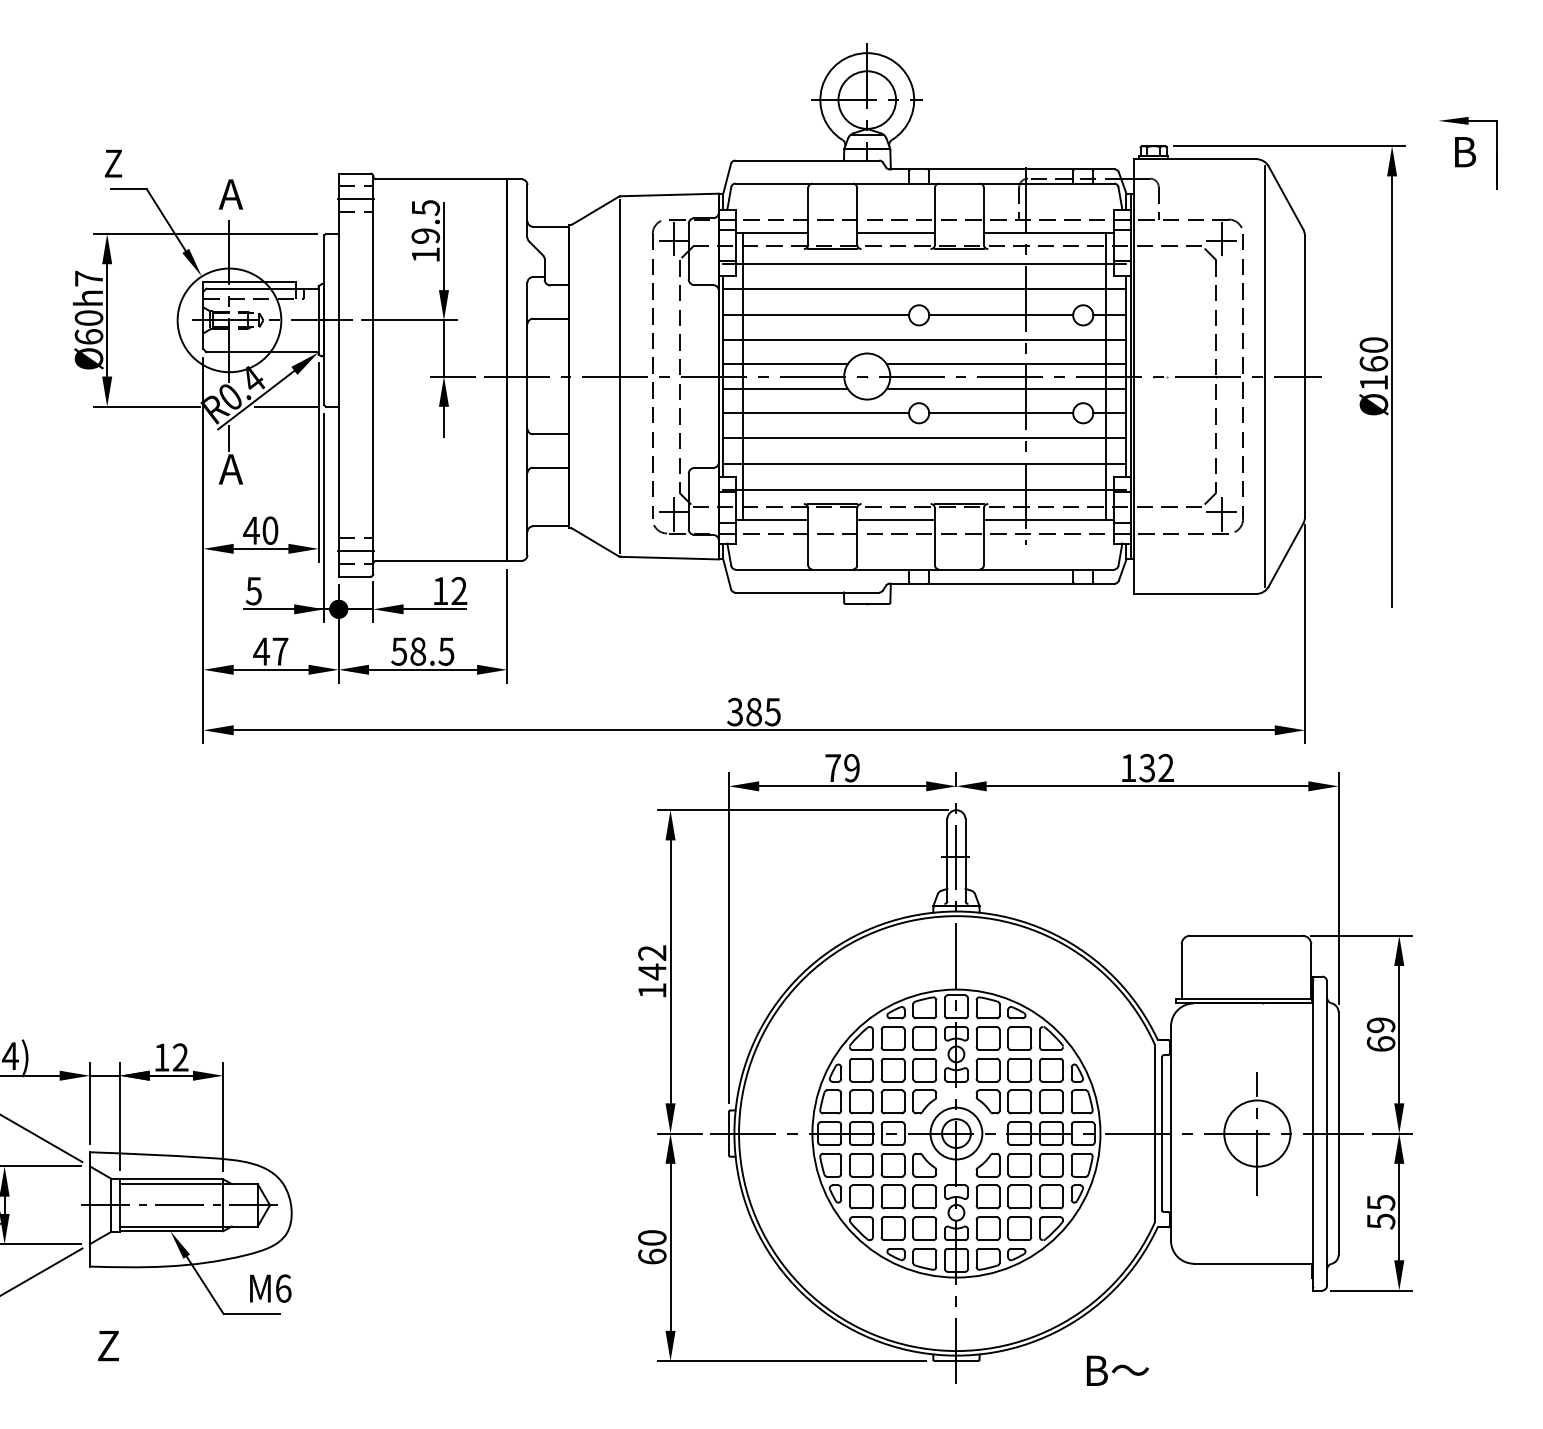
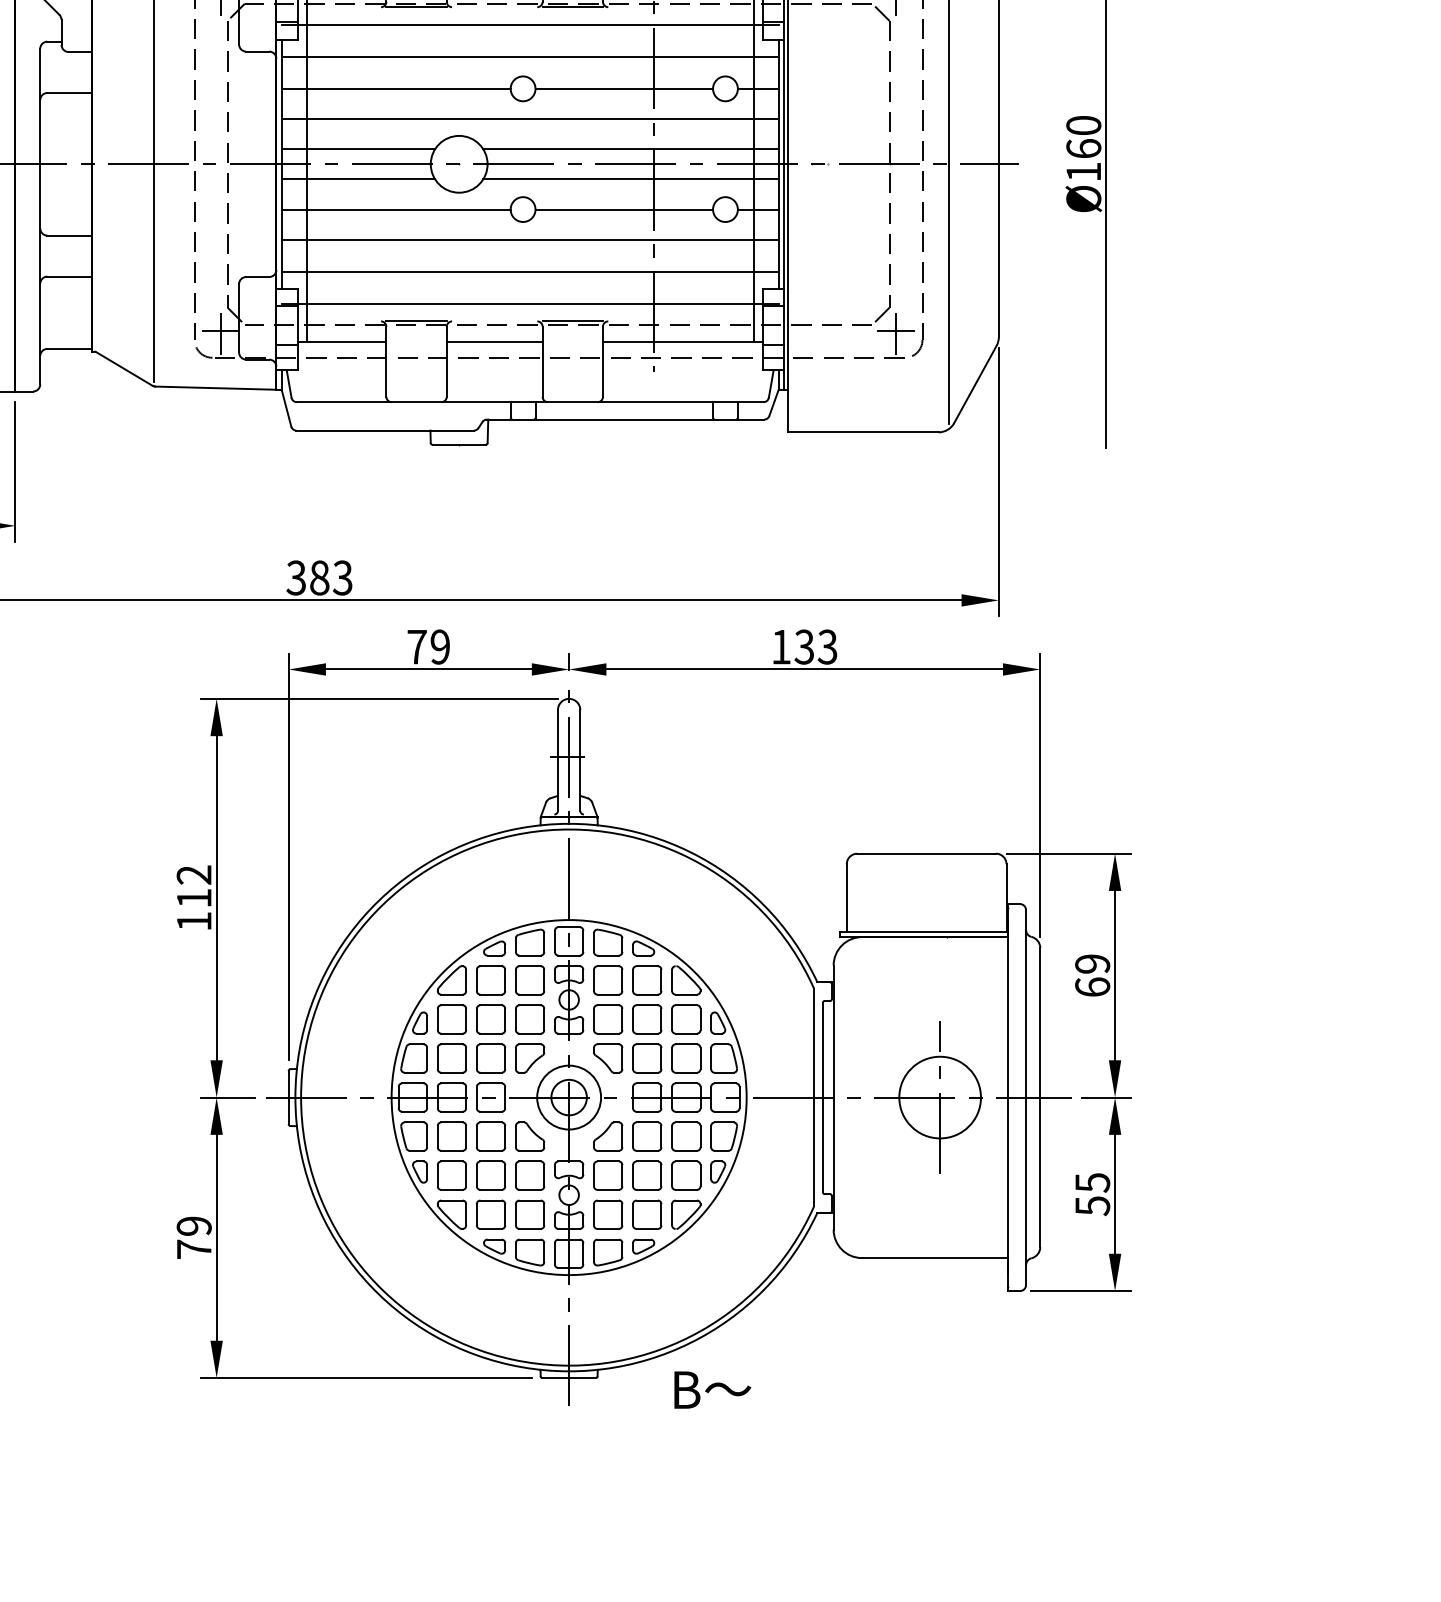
text: (772, 711) -> (342, 577), 385 -> 383
text: (1166, 768) -> (828, 647), 132 -> 133
text: (652, 971) -> (194, 897), 142 -> 112
text: (652, 1247) -> (194, 1238), 60 -> 79
text: (1117, 1370) -> (712, 1389), moved

